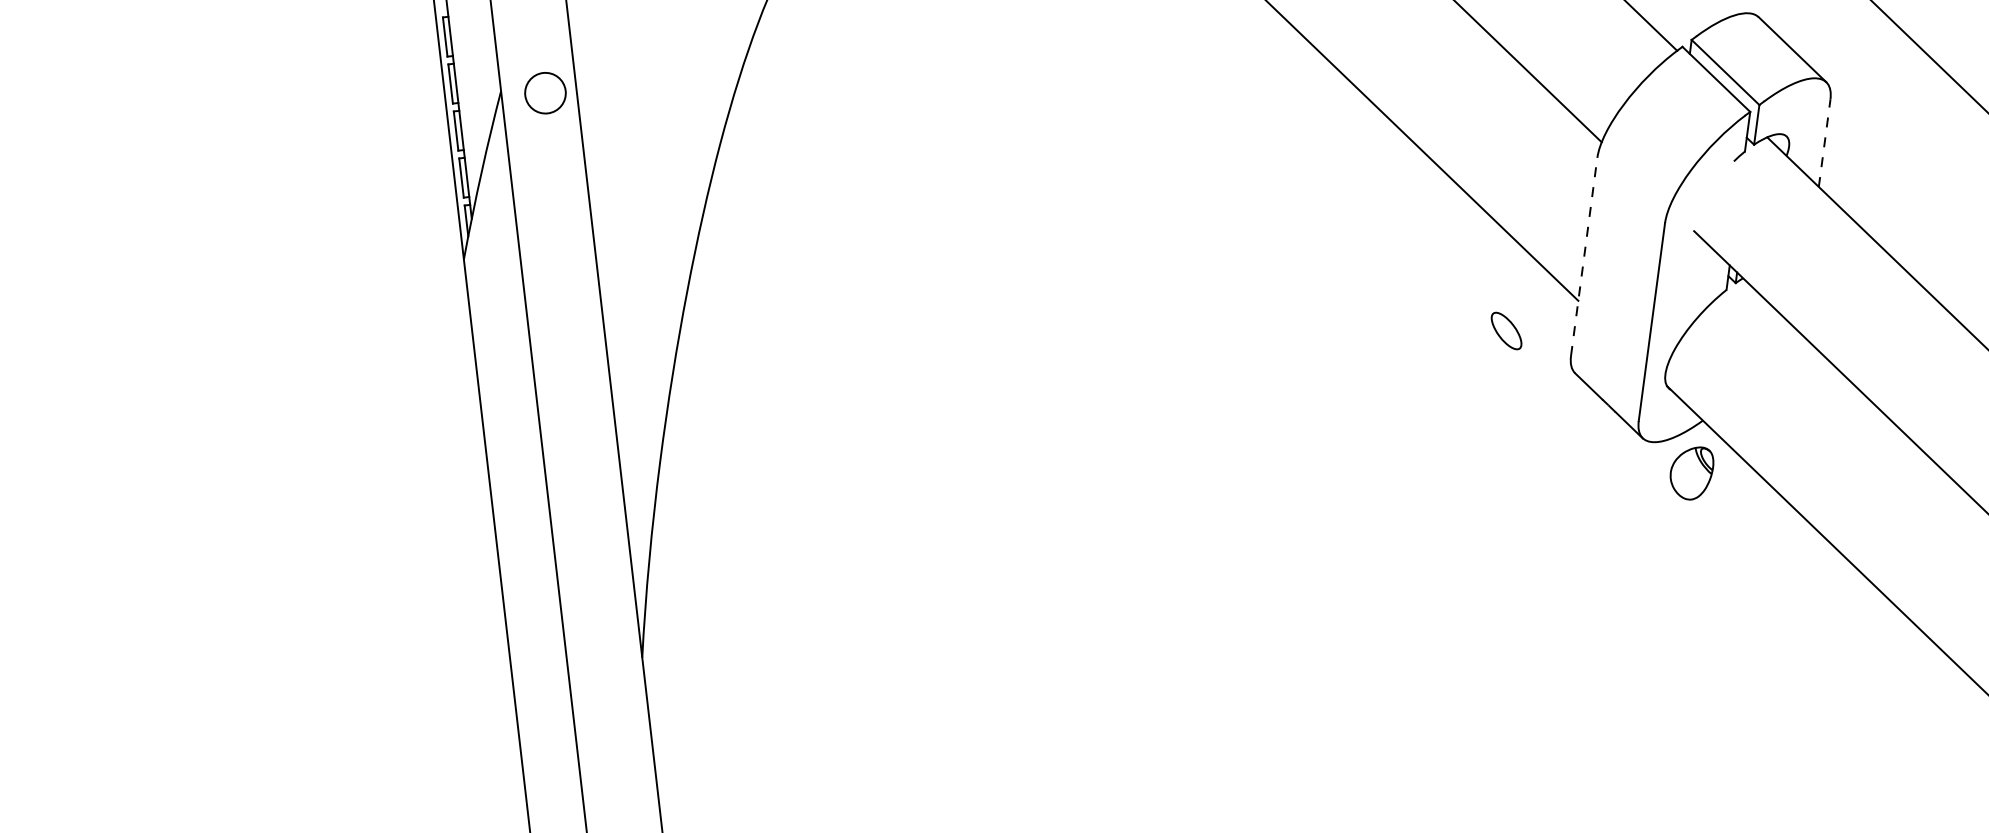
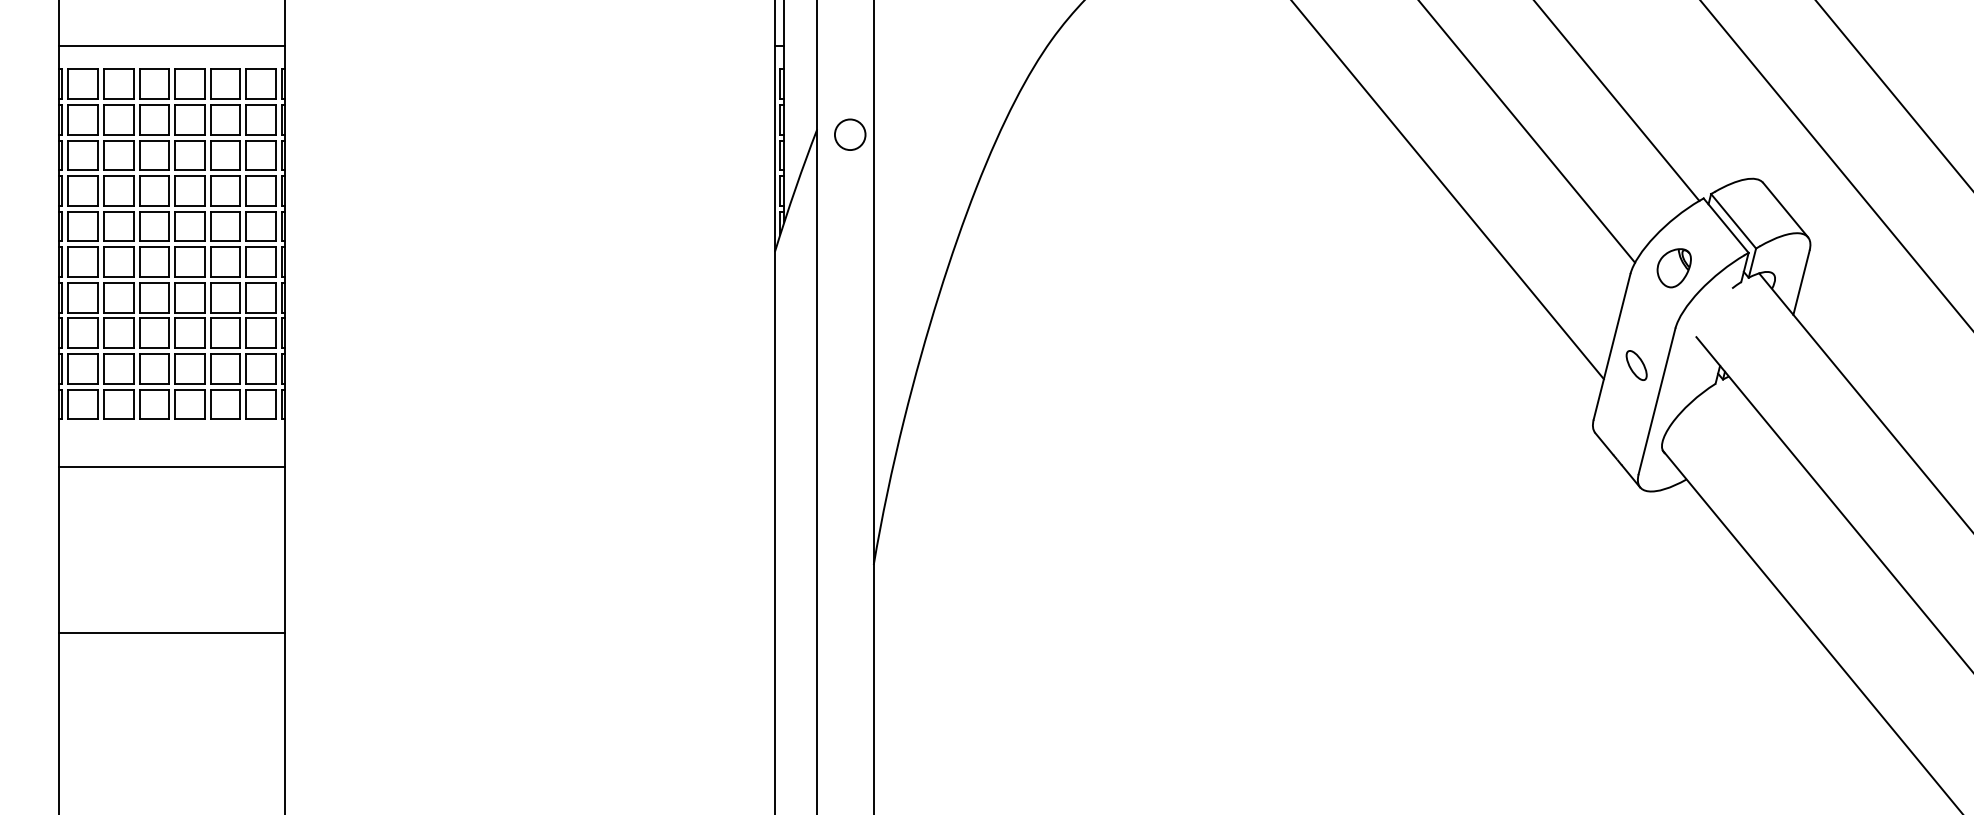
line: (1824, 142) -> (1801, 282), dashed -> solid
line: (1584, 256) -> (1612, 346), dashed -> solid
part: (1506, 331) -> (1636, 365), moved
part: (1691, 474) -> (1673, 268), moved

